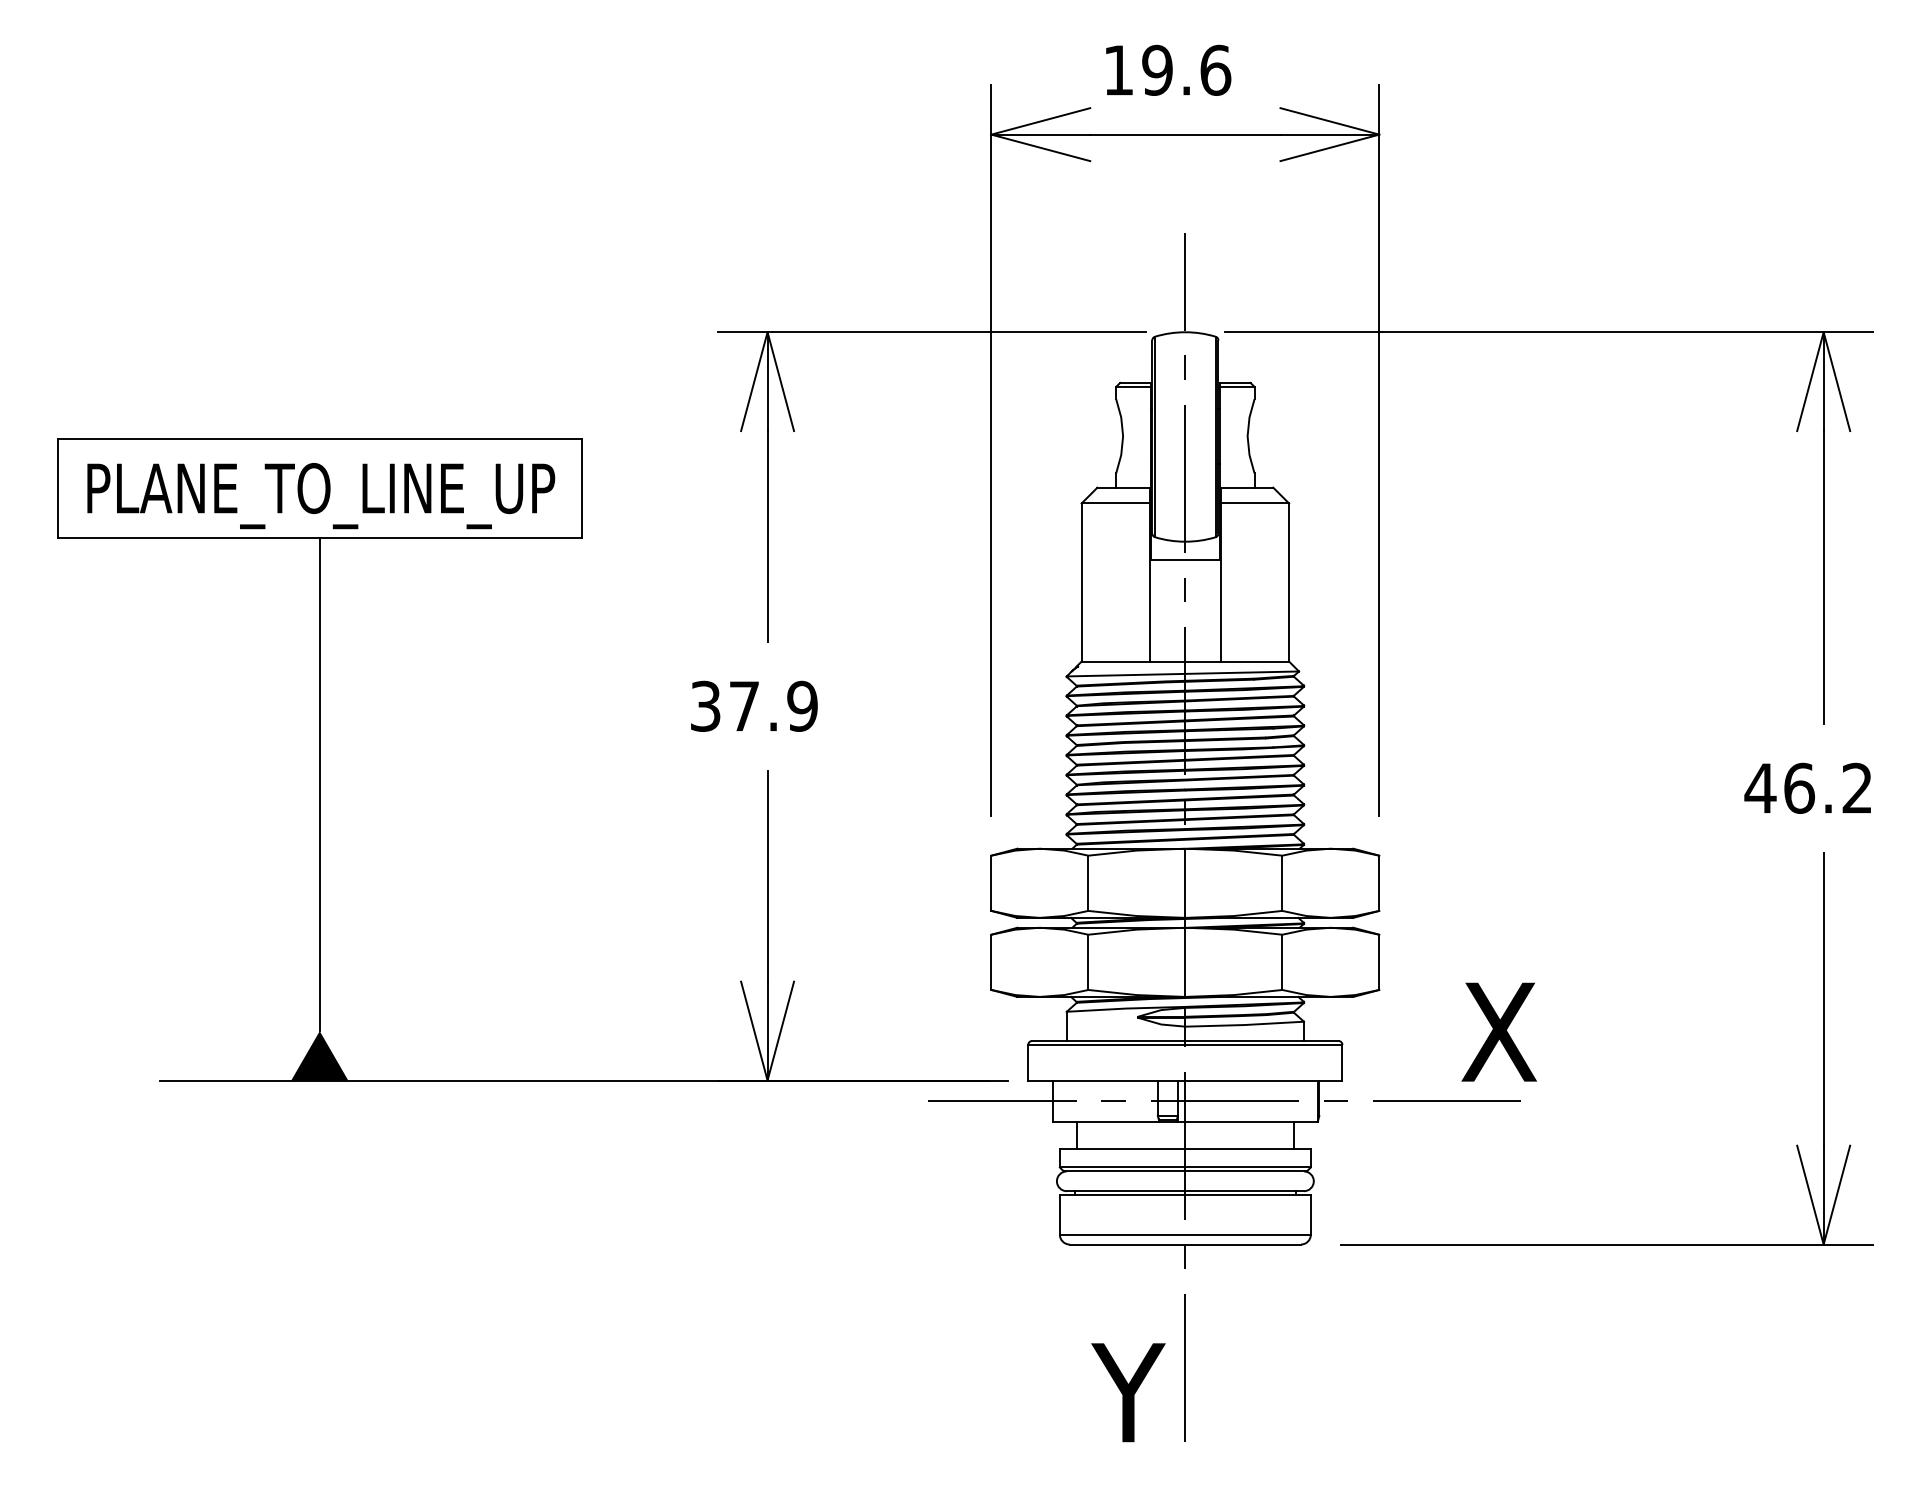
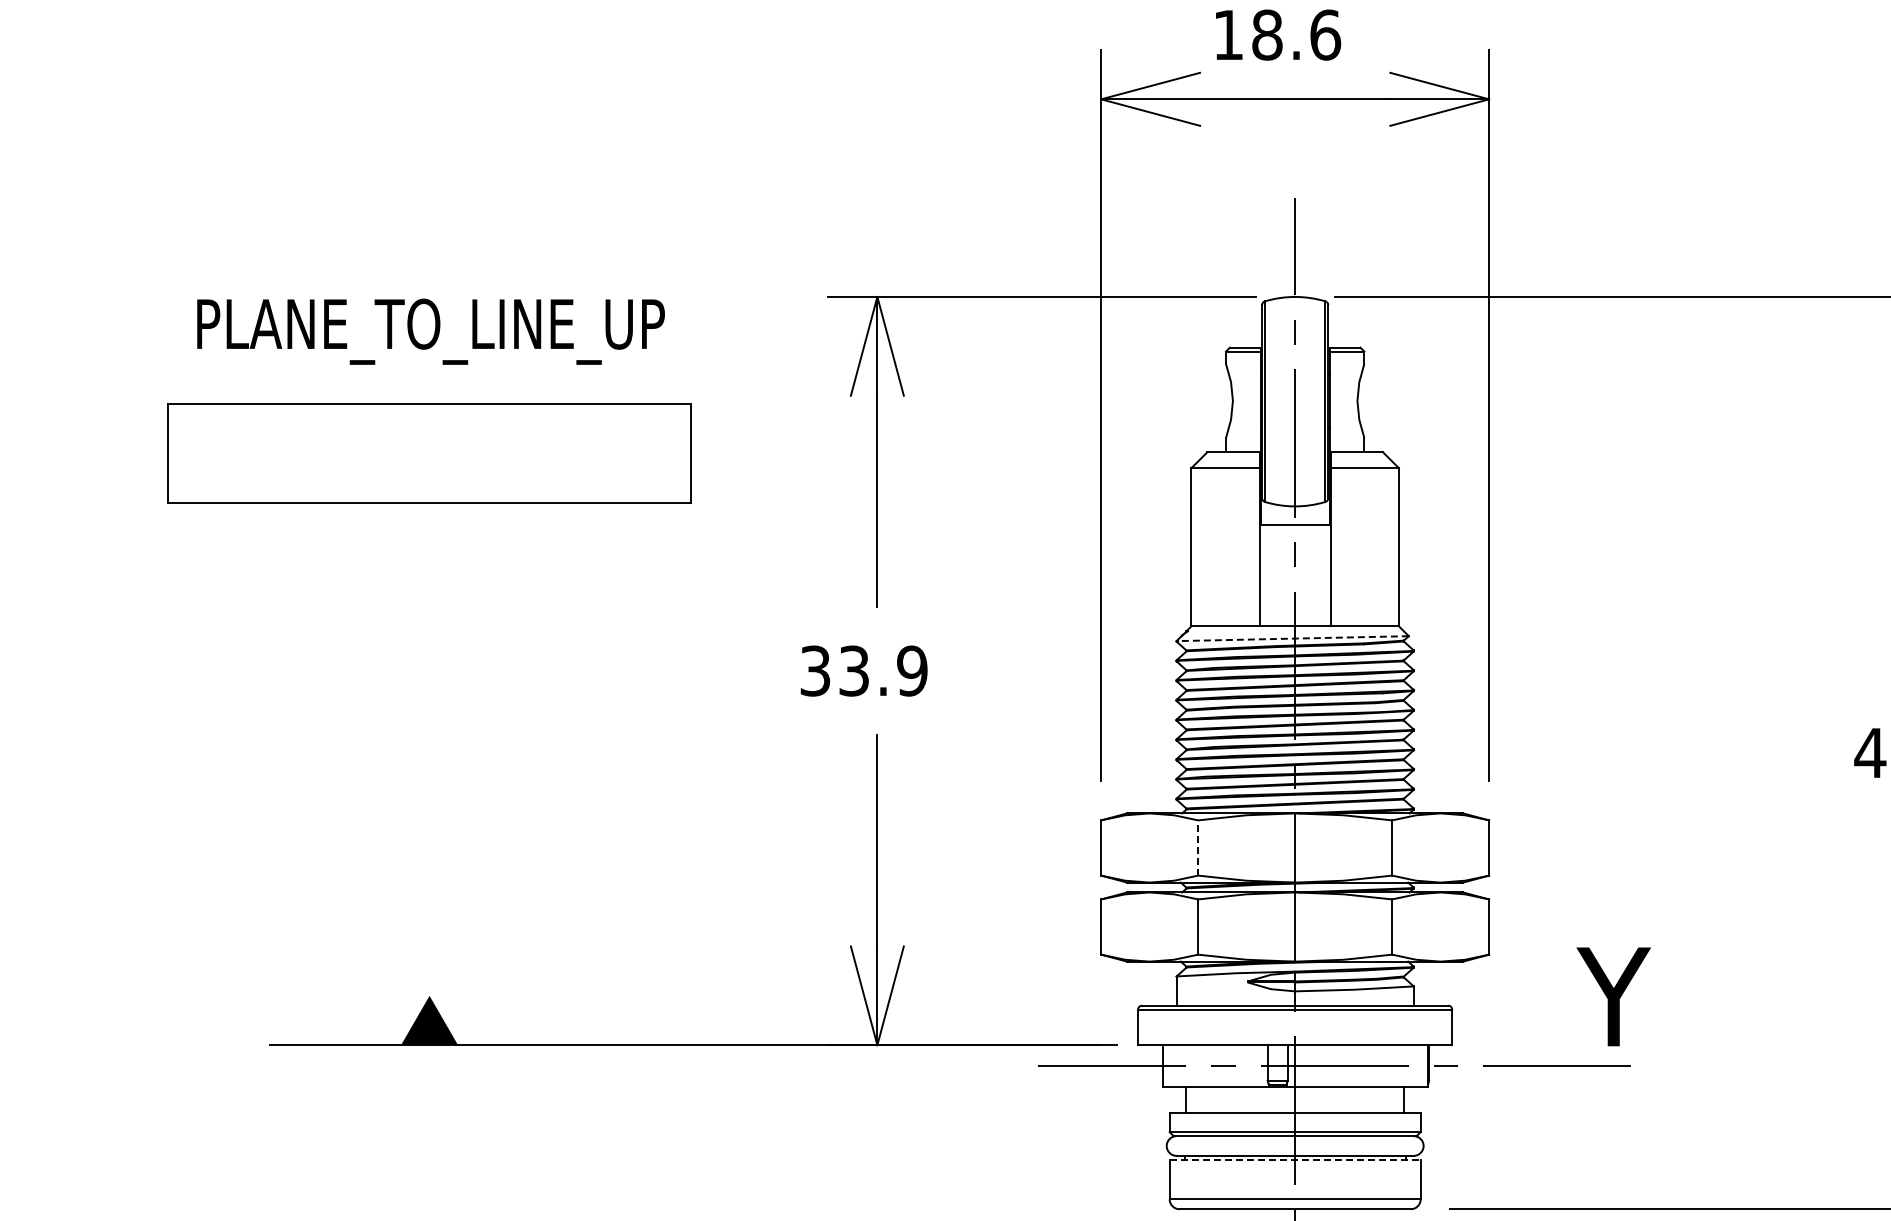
text: (1157, 70) -> (1267, 35), 19.6 -> 18.6
text: (321, 496) -> (431, 332), moved
line: (1183, 673) -> (1293, 638), solid -> dashed
text: (743, 705) -> (853, 670), 37.9 -> 33.9
line: (319, 784) -> (429, 749), removed
line: (1088, 883) -> (1198, 848), solid -> dashed
text: (1501, 1031) -> (1611, 996), X -> Y
line: (1185, 1195) -> (1295, 1160), solid -> dashed

